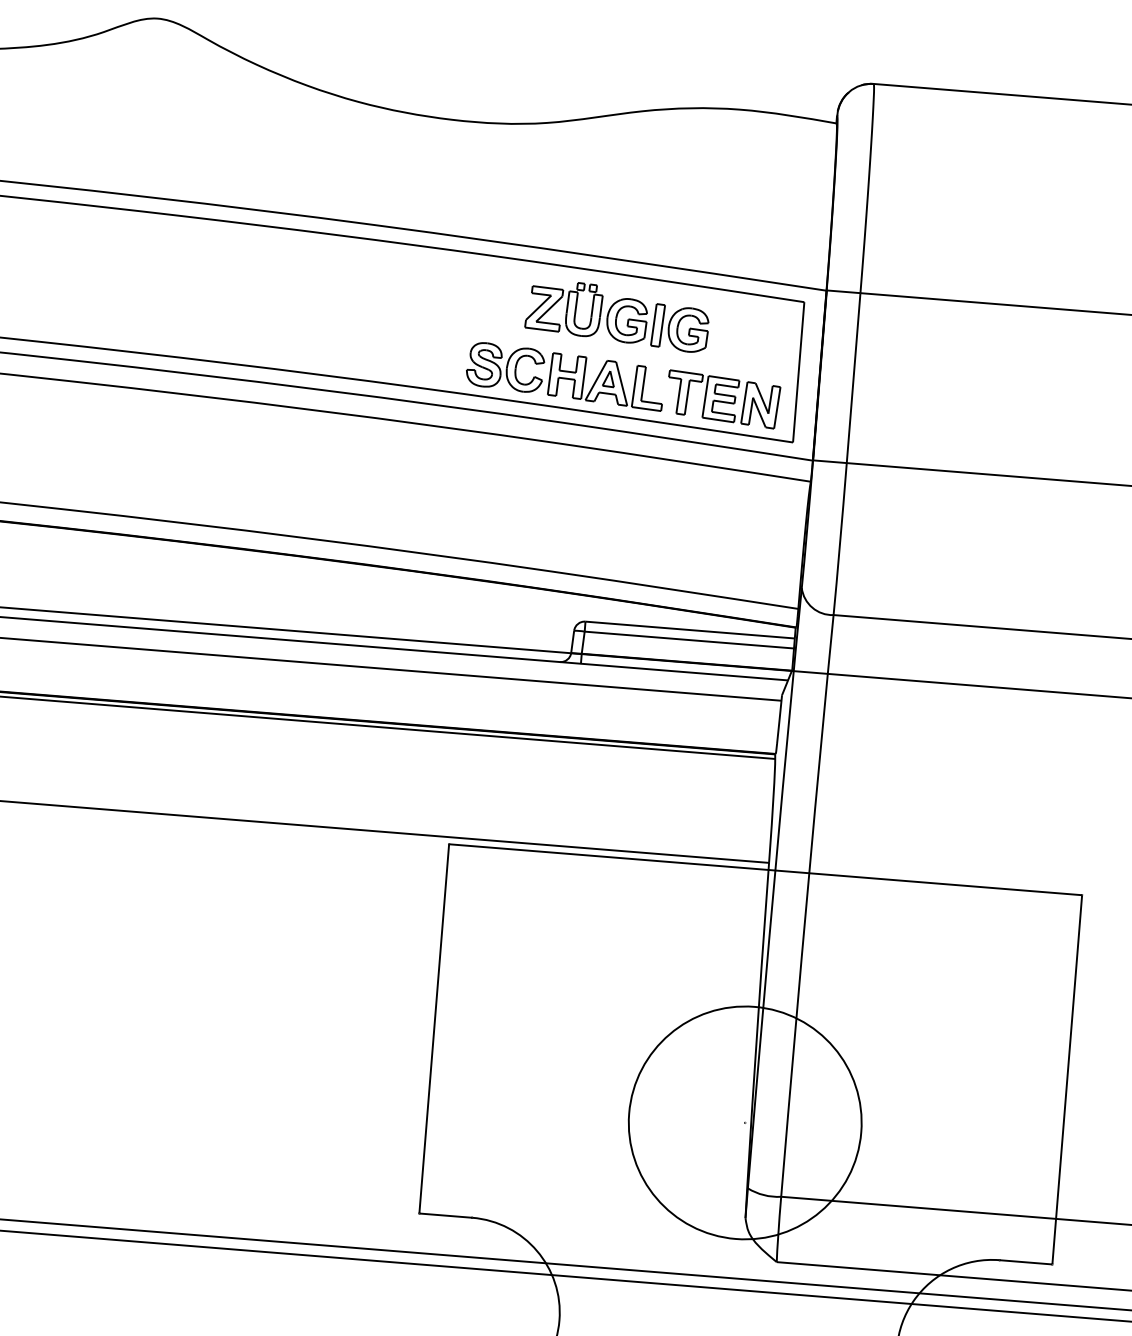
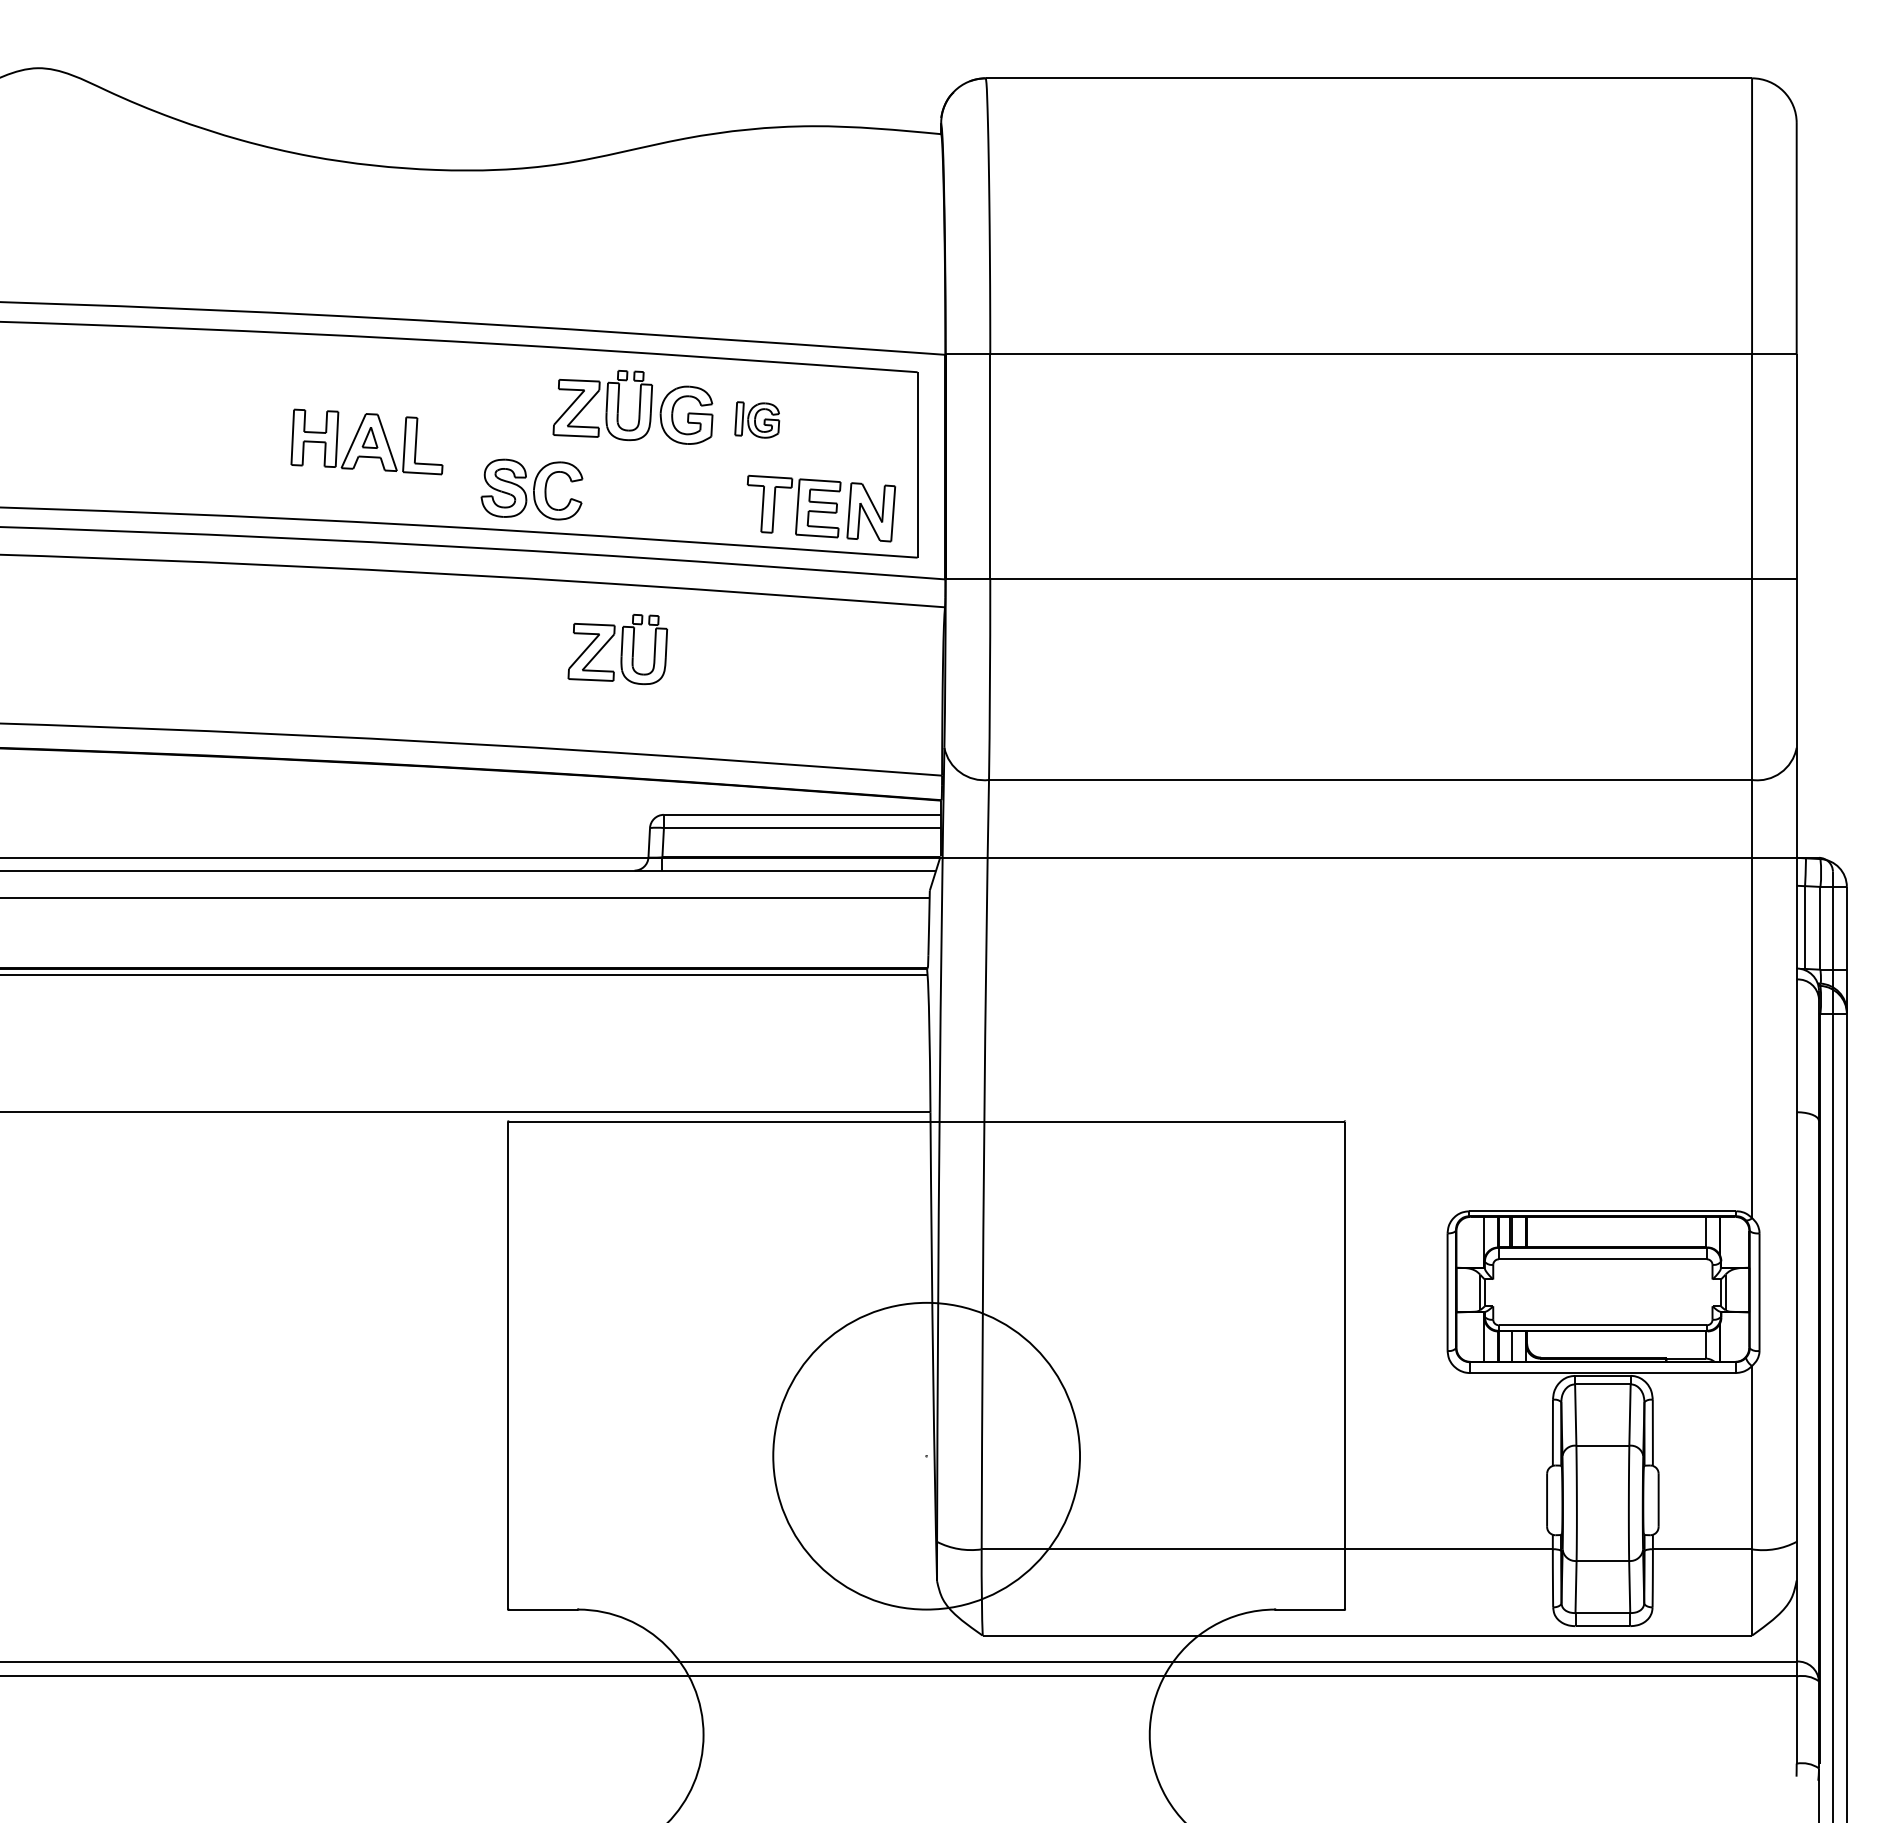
part: (679, 328) -> (756, 419), size x0.6
part: (606, 381) -> (366, 441), moved
part: (560, 493) -> (617, 649), added

